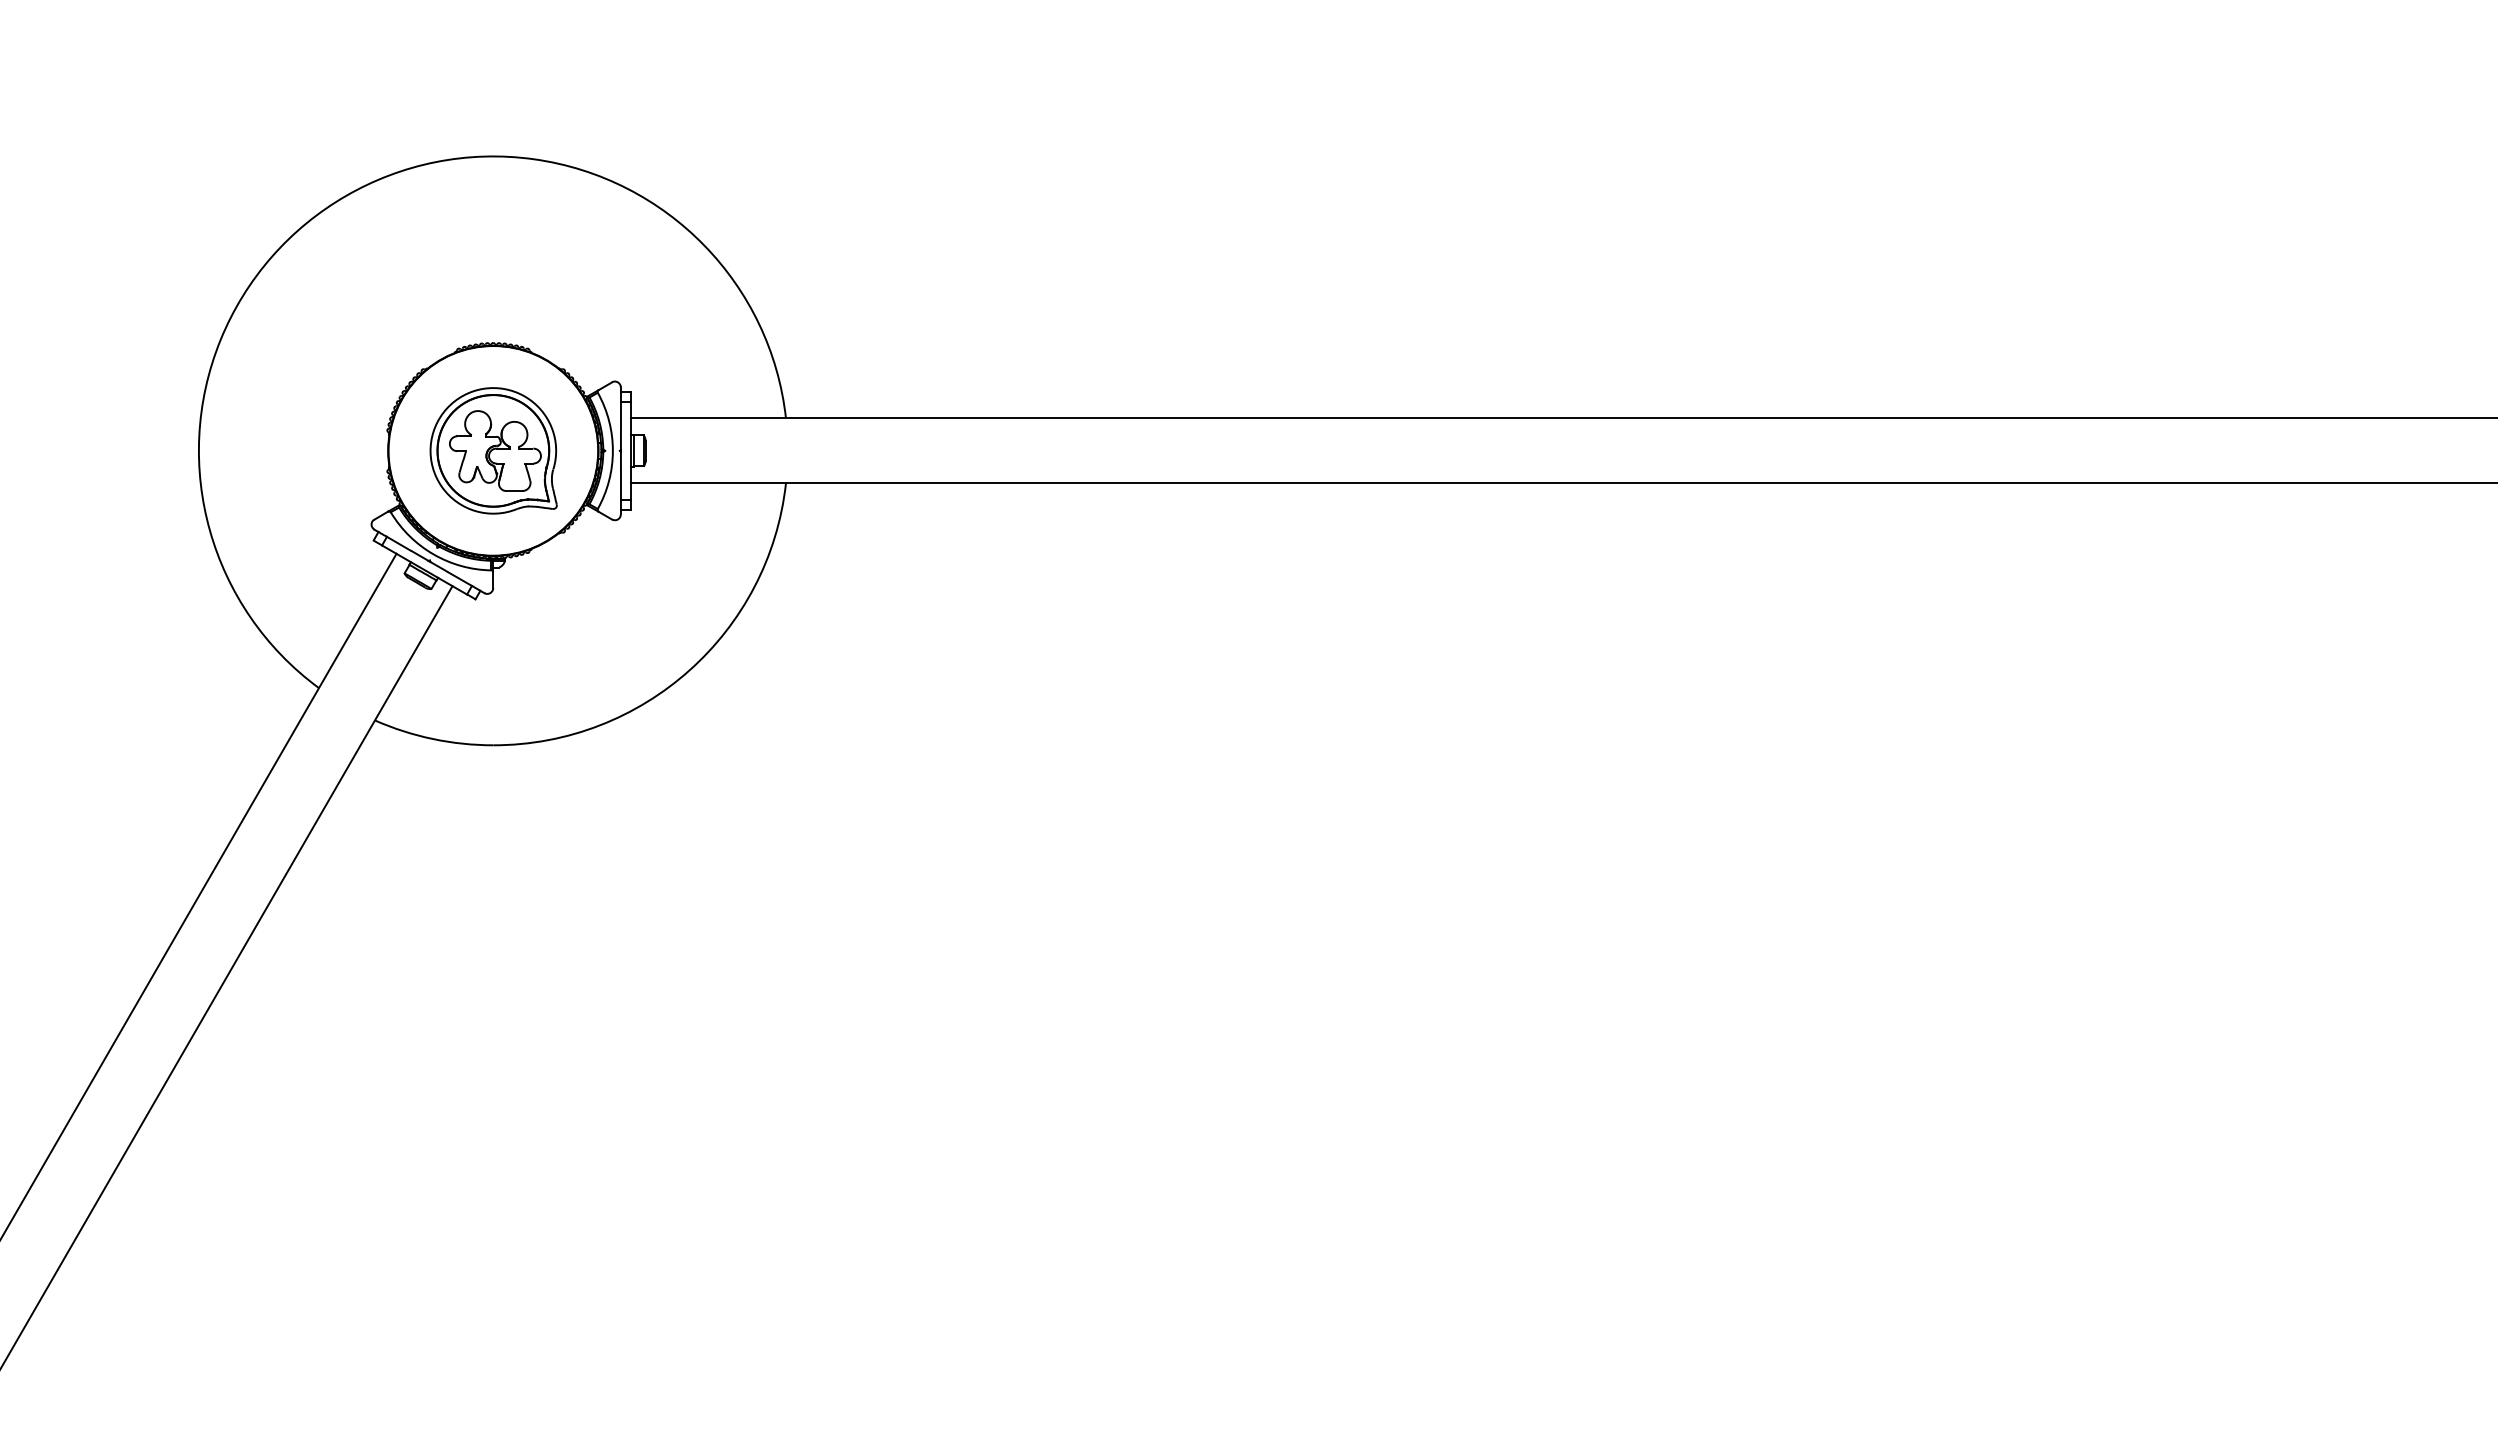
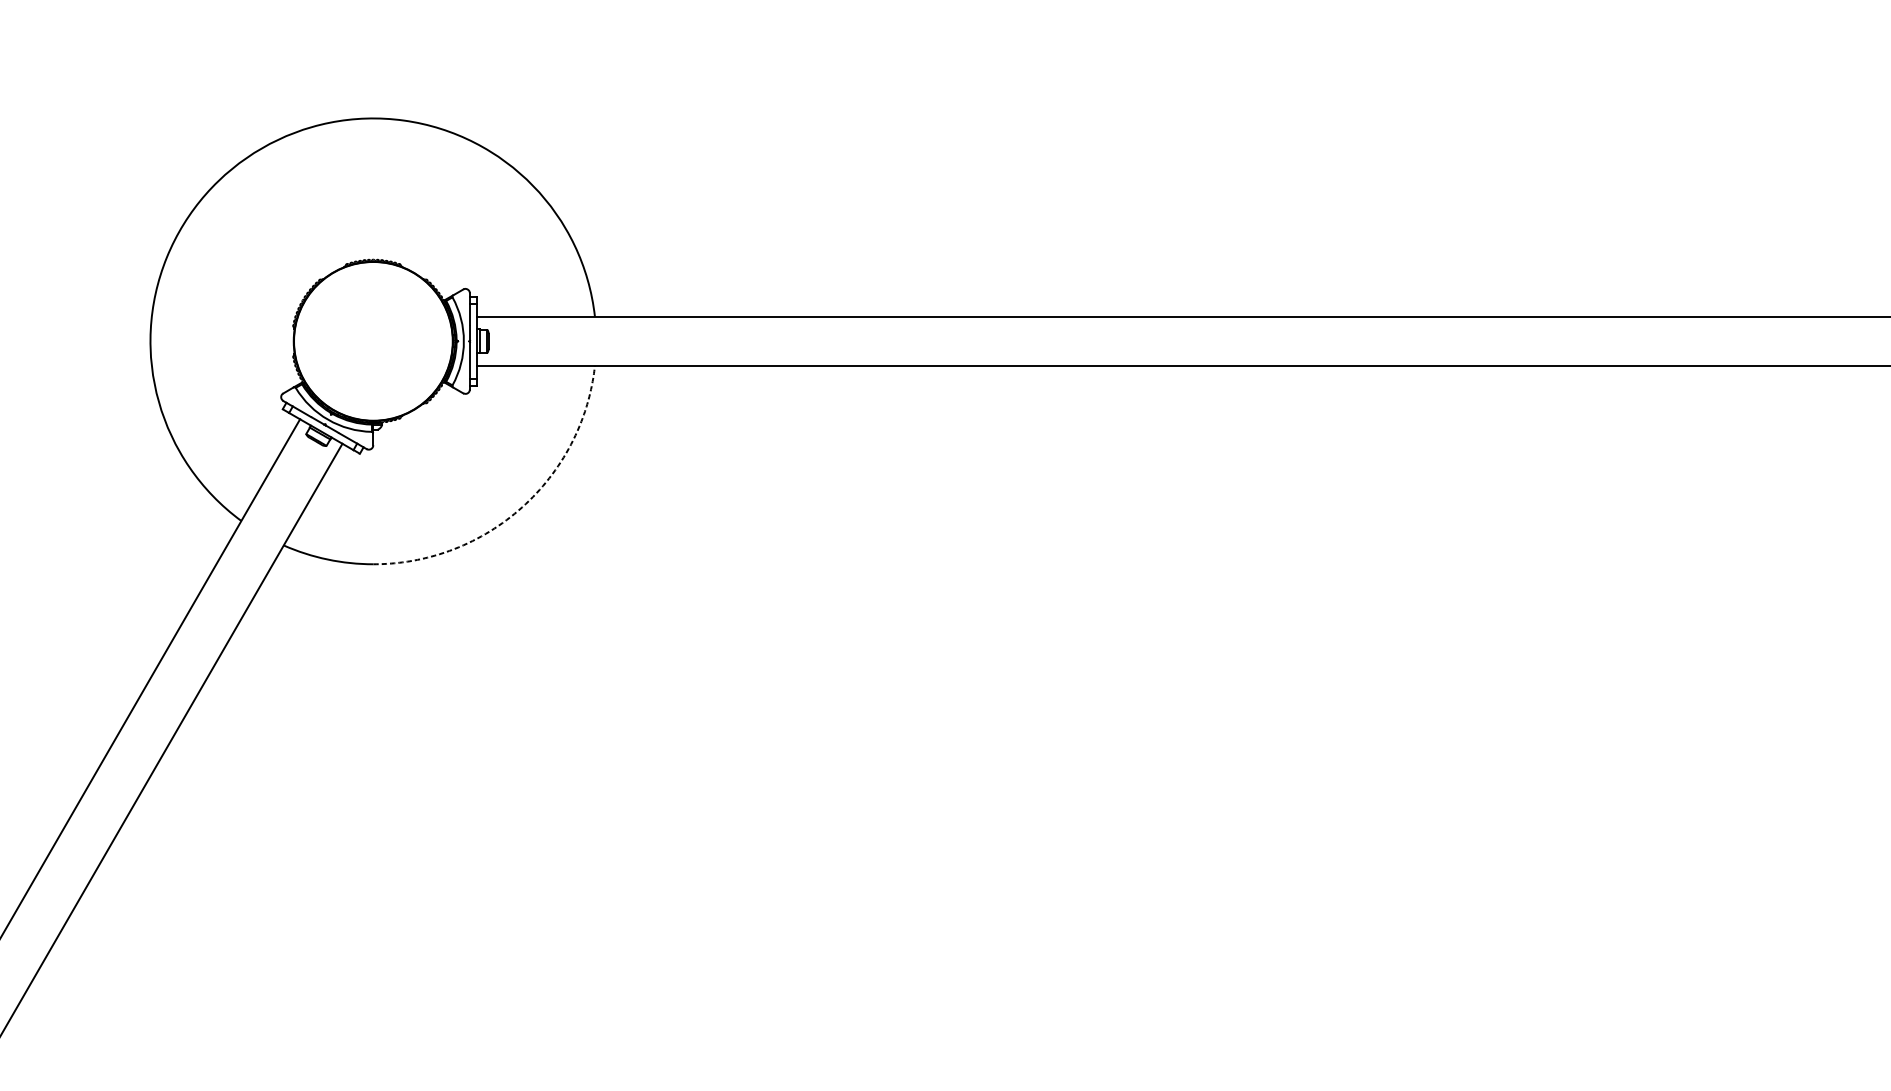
part: (493, 450) -> (373, 341), removed
arc: (689, 670) -> (521, 507), solid -> dashed

